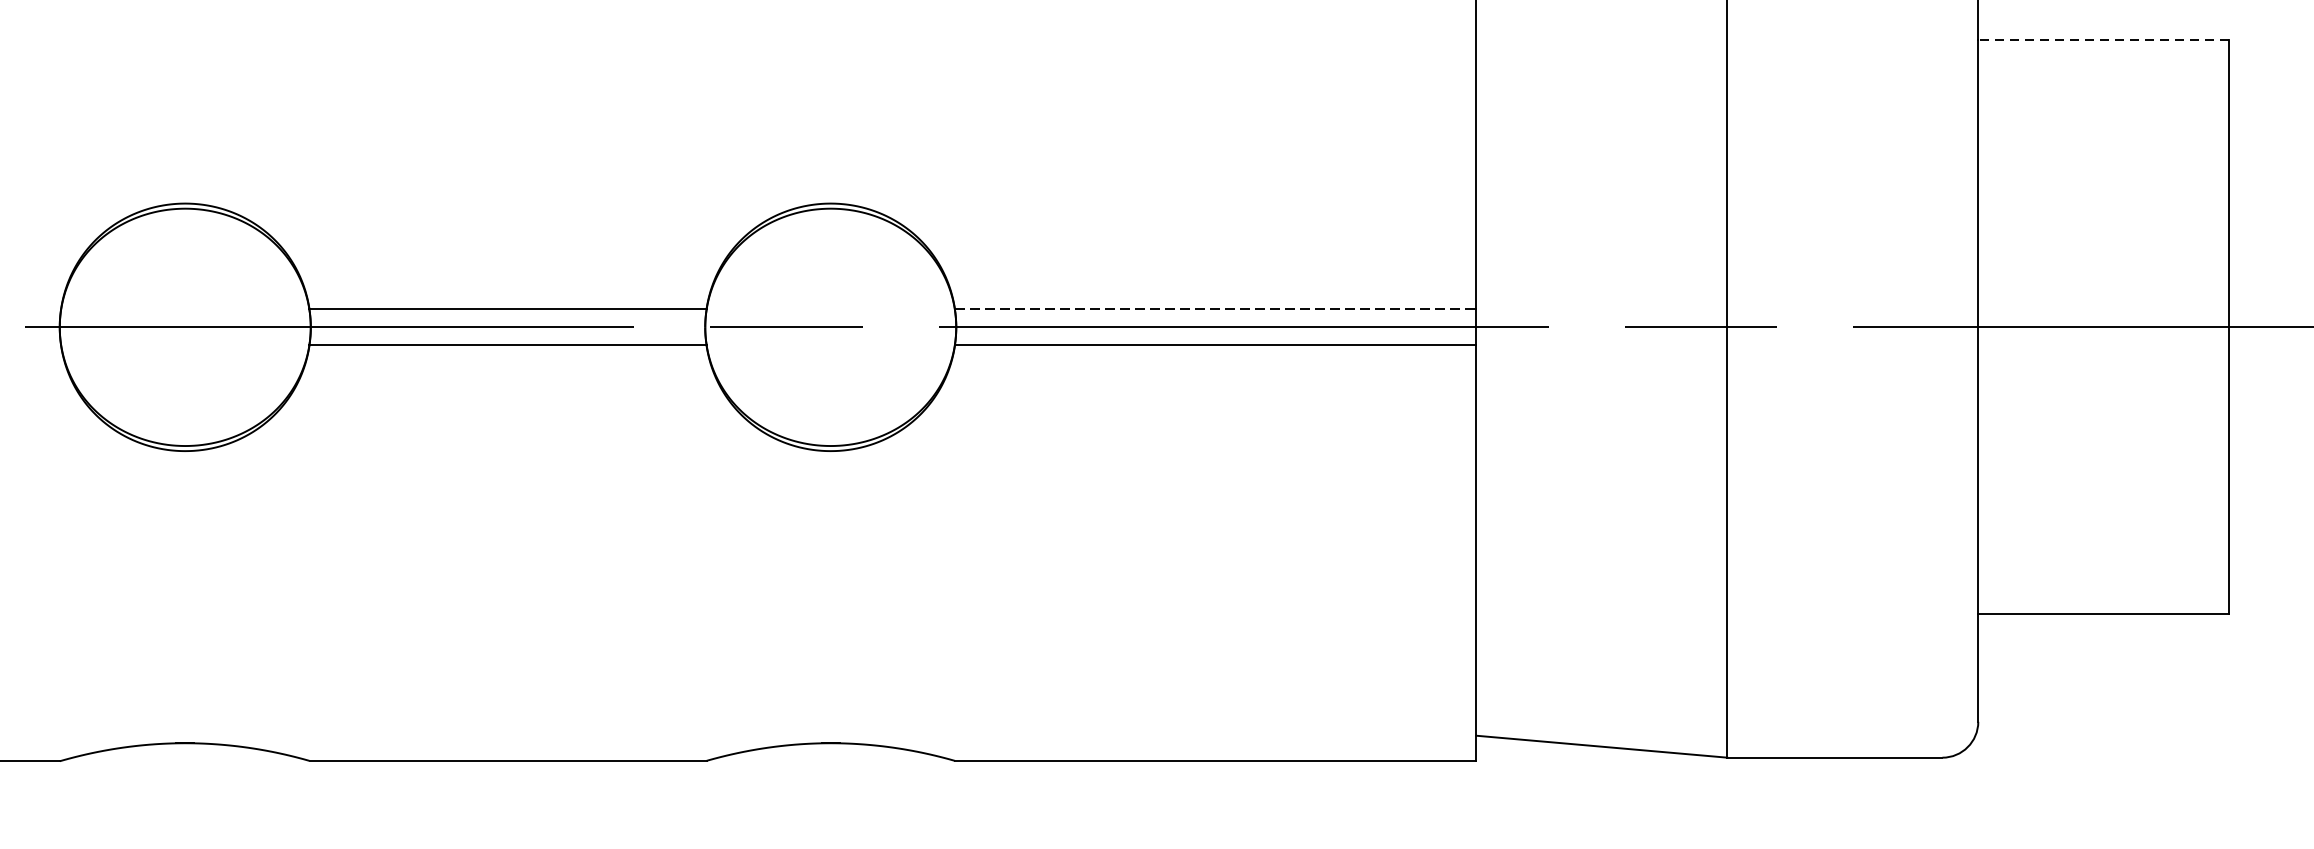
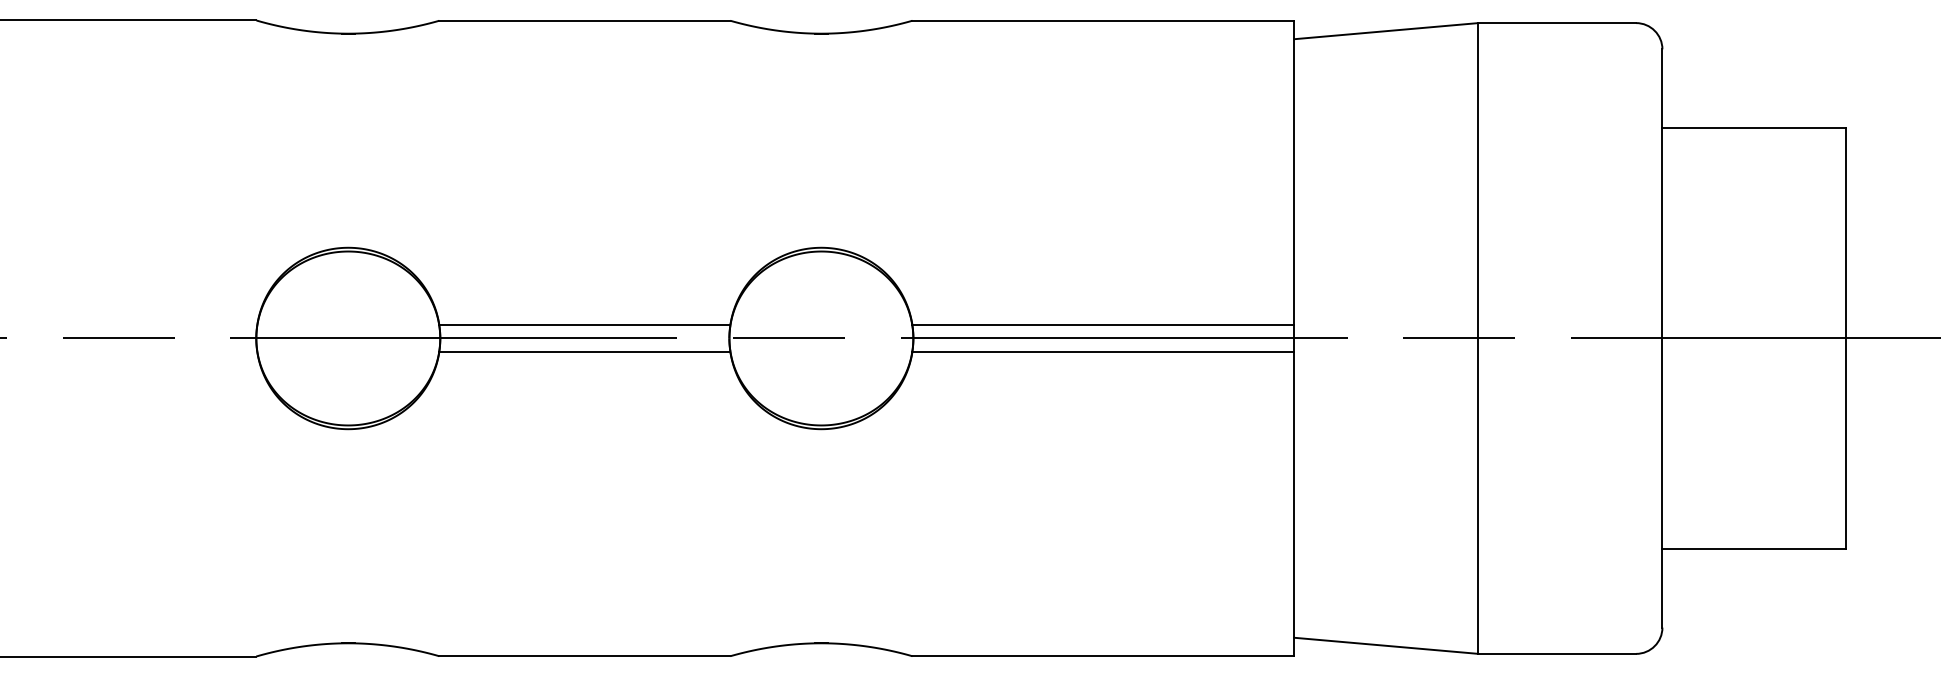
line: (2103, 40) -> (1754, 128), dashed -> solid
line: (1215, 309) -> (1103, 325), dashed -> solid

